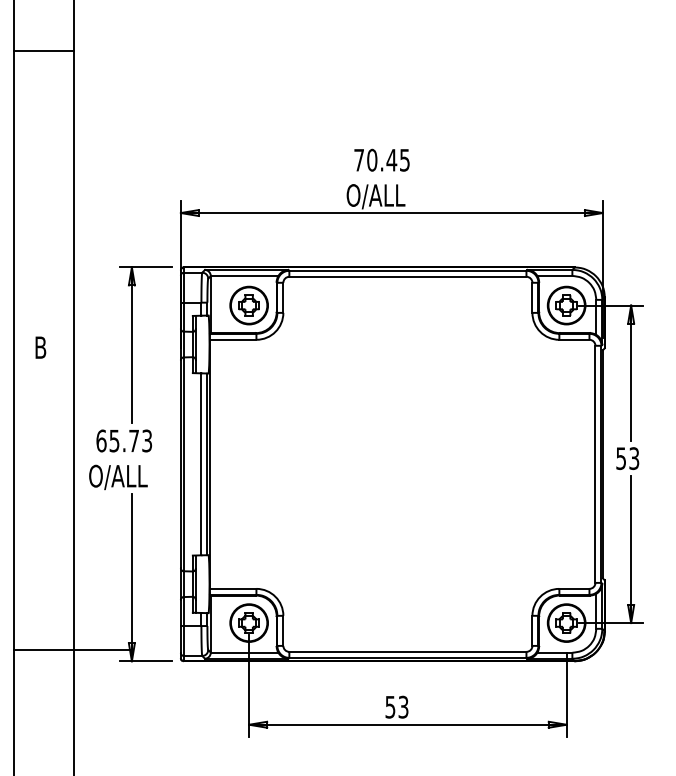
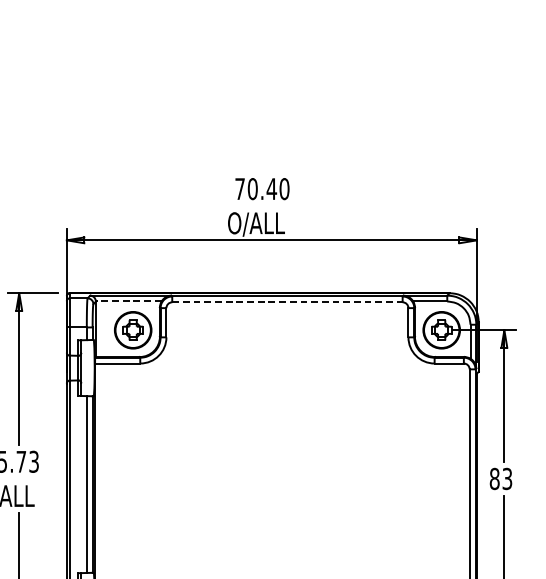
text: (404, 159) -> (284, 188), 70.45 -> 70.40
line: (244, 275) -> (128, 301), solid -> dashed
line: (407, 276) -> (287, 302), solid -> dashed
text: (621, 458) -> (494, 478), 53 -> 83

